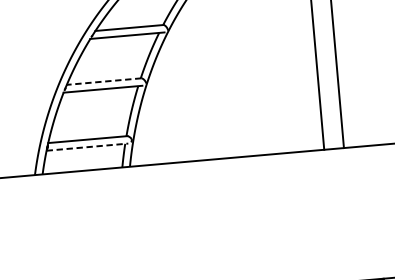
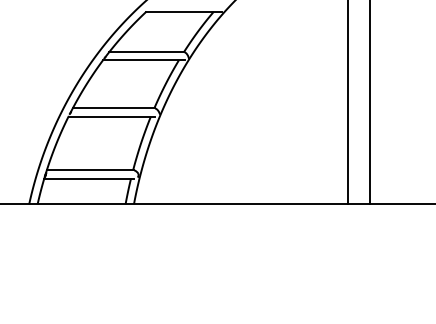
line: (103, 81) -> (113, 108), dashed -> solid
line: (87, 147) -> (89, 178), dashed -> solid

